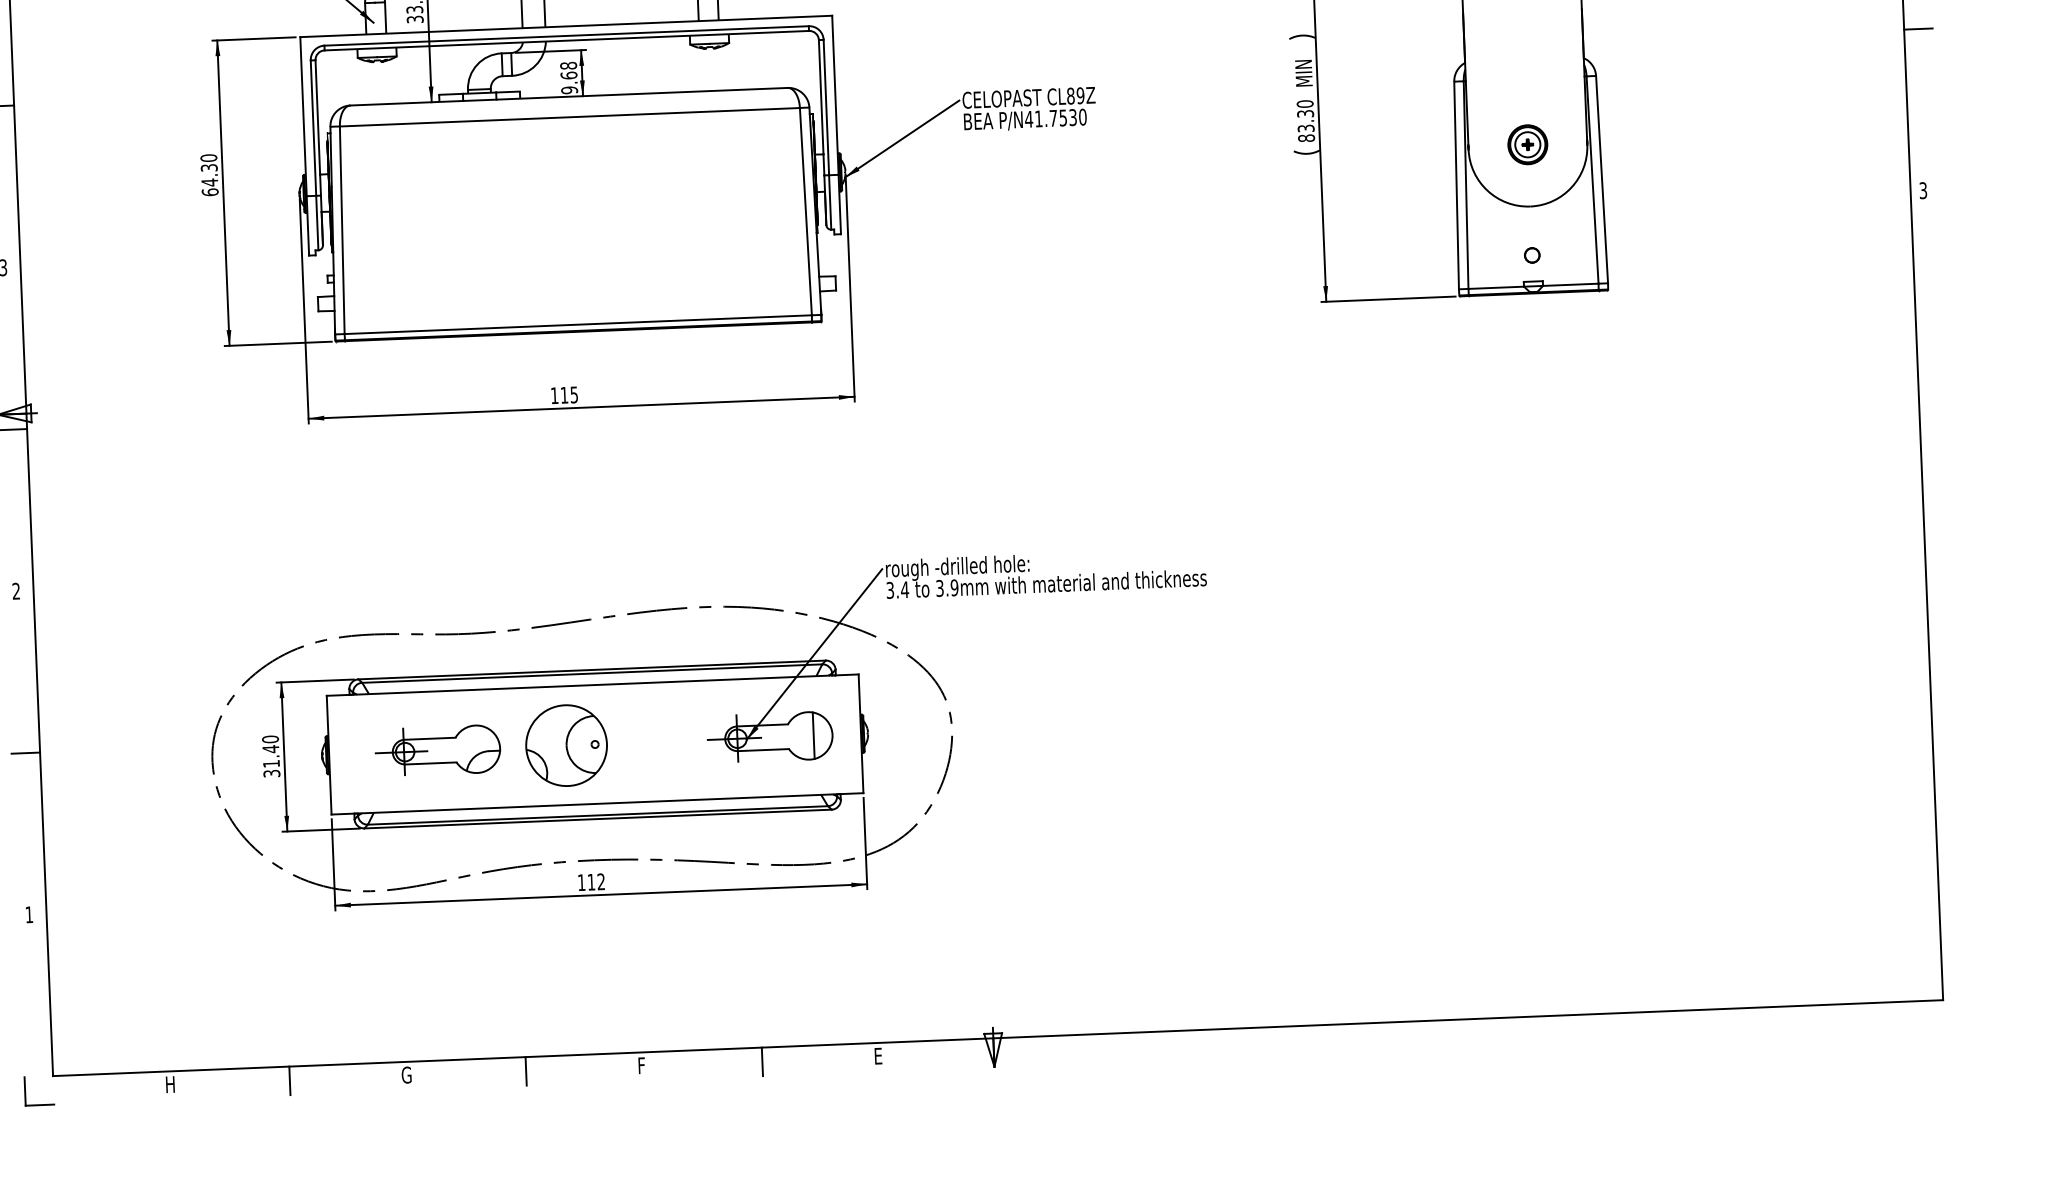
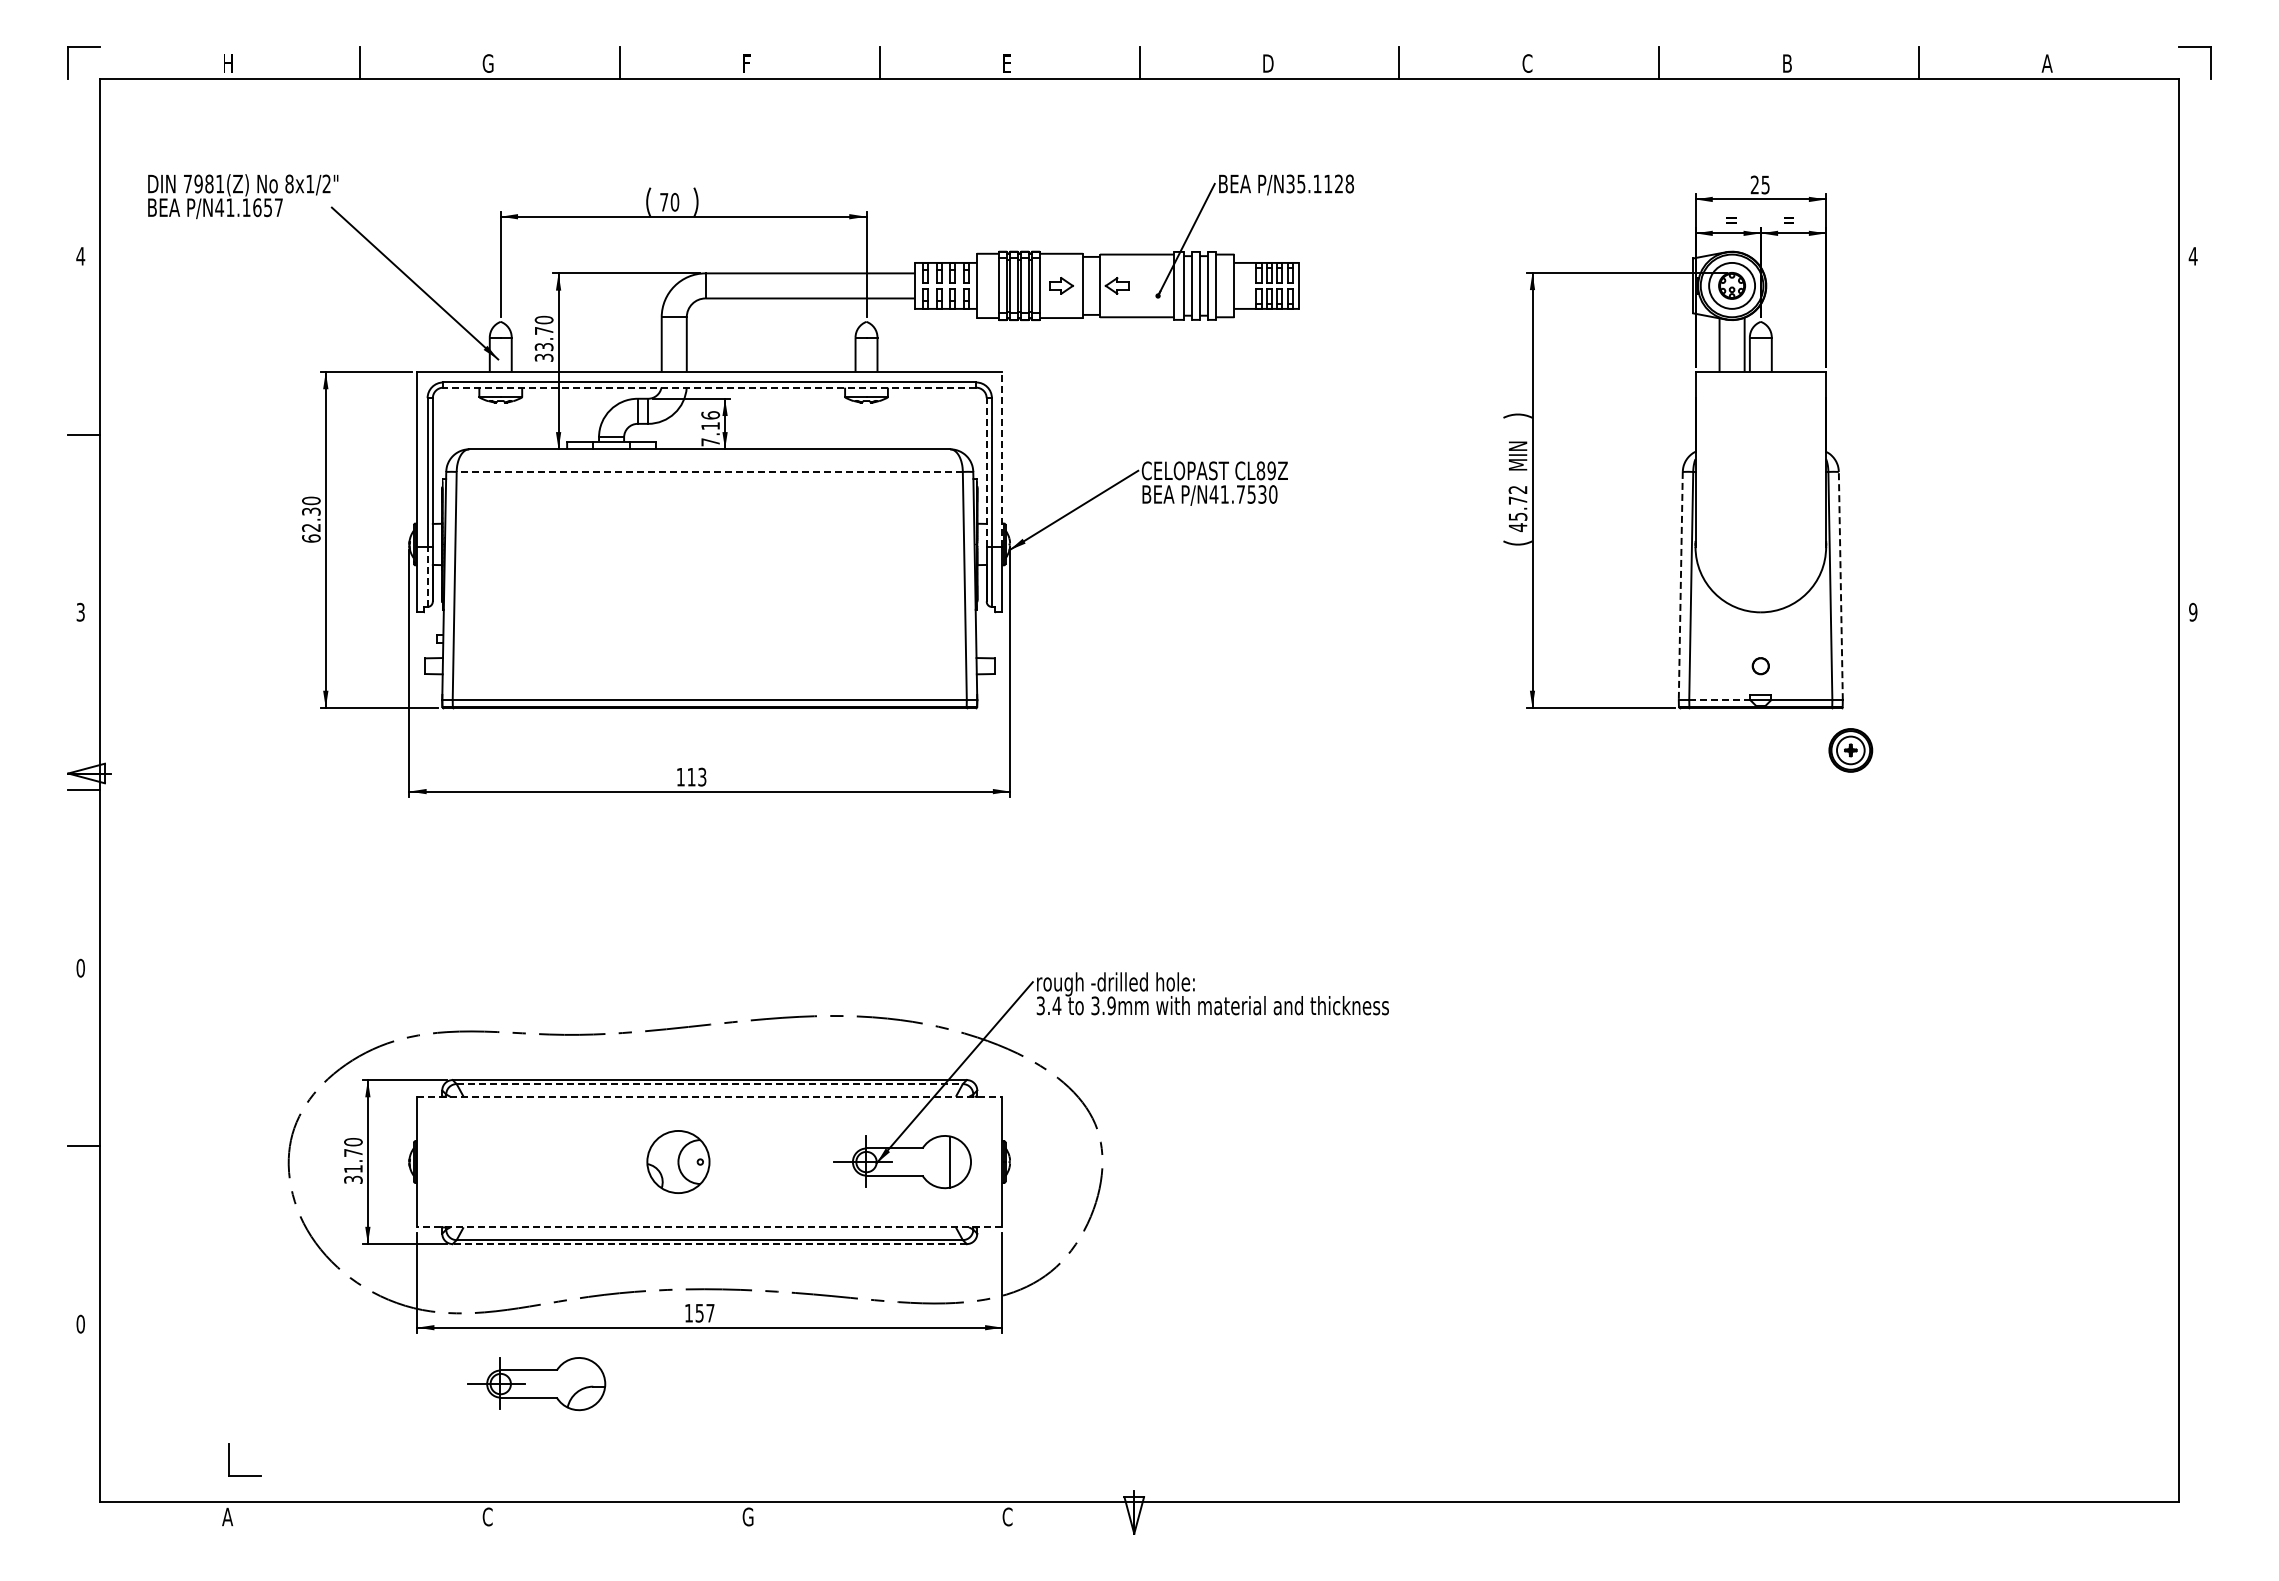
line: (1917, 29) -> (2194, 434), removed
line: (566, 40) -> (709, 387), solid -> dashed
text: (568, 77) -> (710, 428), 9.68 -> 7.16
line: (835, 95) -> (1002, 459), solid -> dashed
line: (821, 107) -> (986, 472), solid -> dashed
line: (569, 116) -> (709, 471), solid -> dashed
text: (1305, 121) -> (1517, 508), 83.30 -> 45.72
part: (1527, 144) -> (1850, 750), moved
line: (1601, 179) -> (1840, 585), solid -> dashed
text: (209, 182) -> (311, 527), 64.30 -> 62.30
line: (1456, 185) -> (1680, 586), solid -> dashed
text: (1923, 190) -> (2193, 612), 3 -> 9
line: (317, 223) -> (427, 577), solid -> dashed
line: (1495, 288) -> (1719, 700), solid -> dashed
text: (574, 394) -> (702, 776), 115 -> 113
text: (16, 590) -> (80, 967), 2 -> 0
line: (592, 673) -> (710, 1084), solid -> dashed
line: (592, 684) -> (709, 1096), solid -> dashed
part: (566, 745) -> (678, 1161), size x0.7
text: (270, 748) -> (353, 1152), 31.40 -> 31.70
part: (437, 751) -> (536, 1384), moved
line: (597, 803) -> (709, 1227), solid -> dashed
line: (597, 819) -> (709, 1244), solid -> dashed
text: (595, 881) -> (704, 1312), 112 -> 157
text: (29, 914) -> (80, 1323), 1 -> 0
text: (878, 1055) -> (1007, 1516), E -> C
line: (762, 1061) -> (879, 1517), removed
text: (642, 1065) -> (747, 1516), F -> G
line: (526, 1070) -> (619, 1517), removed
text: (409, 1075) -> (491, 1517), G -> C
line: (289, 1080) -> (359, 1517), removed
text: (169, 1084) -> (227, 1516), H -> A
part: (25, 1090) -> (229, 1459), moved

